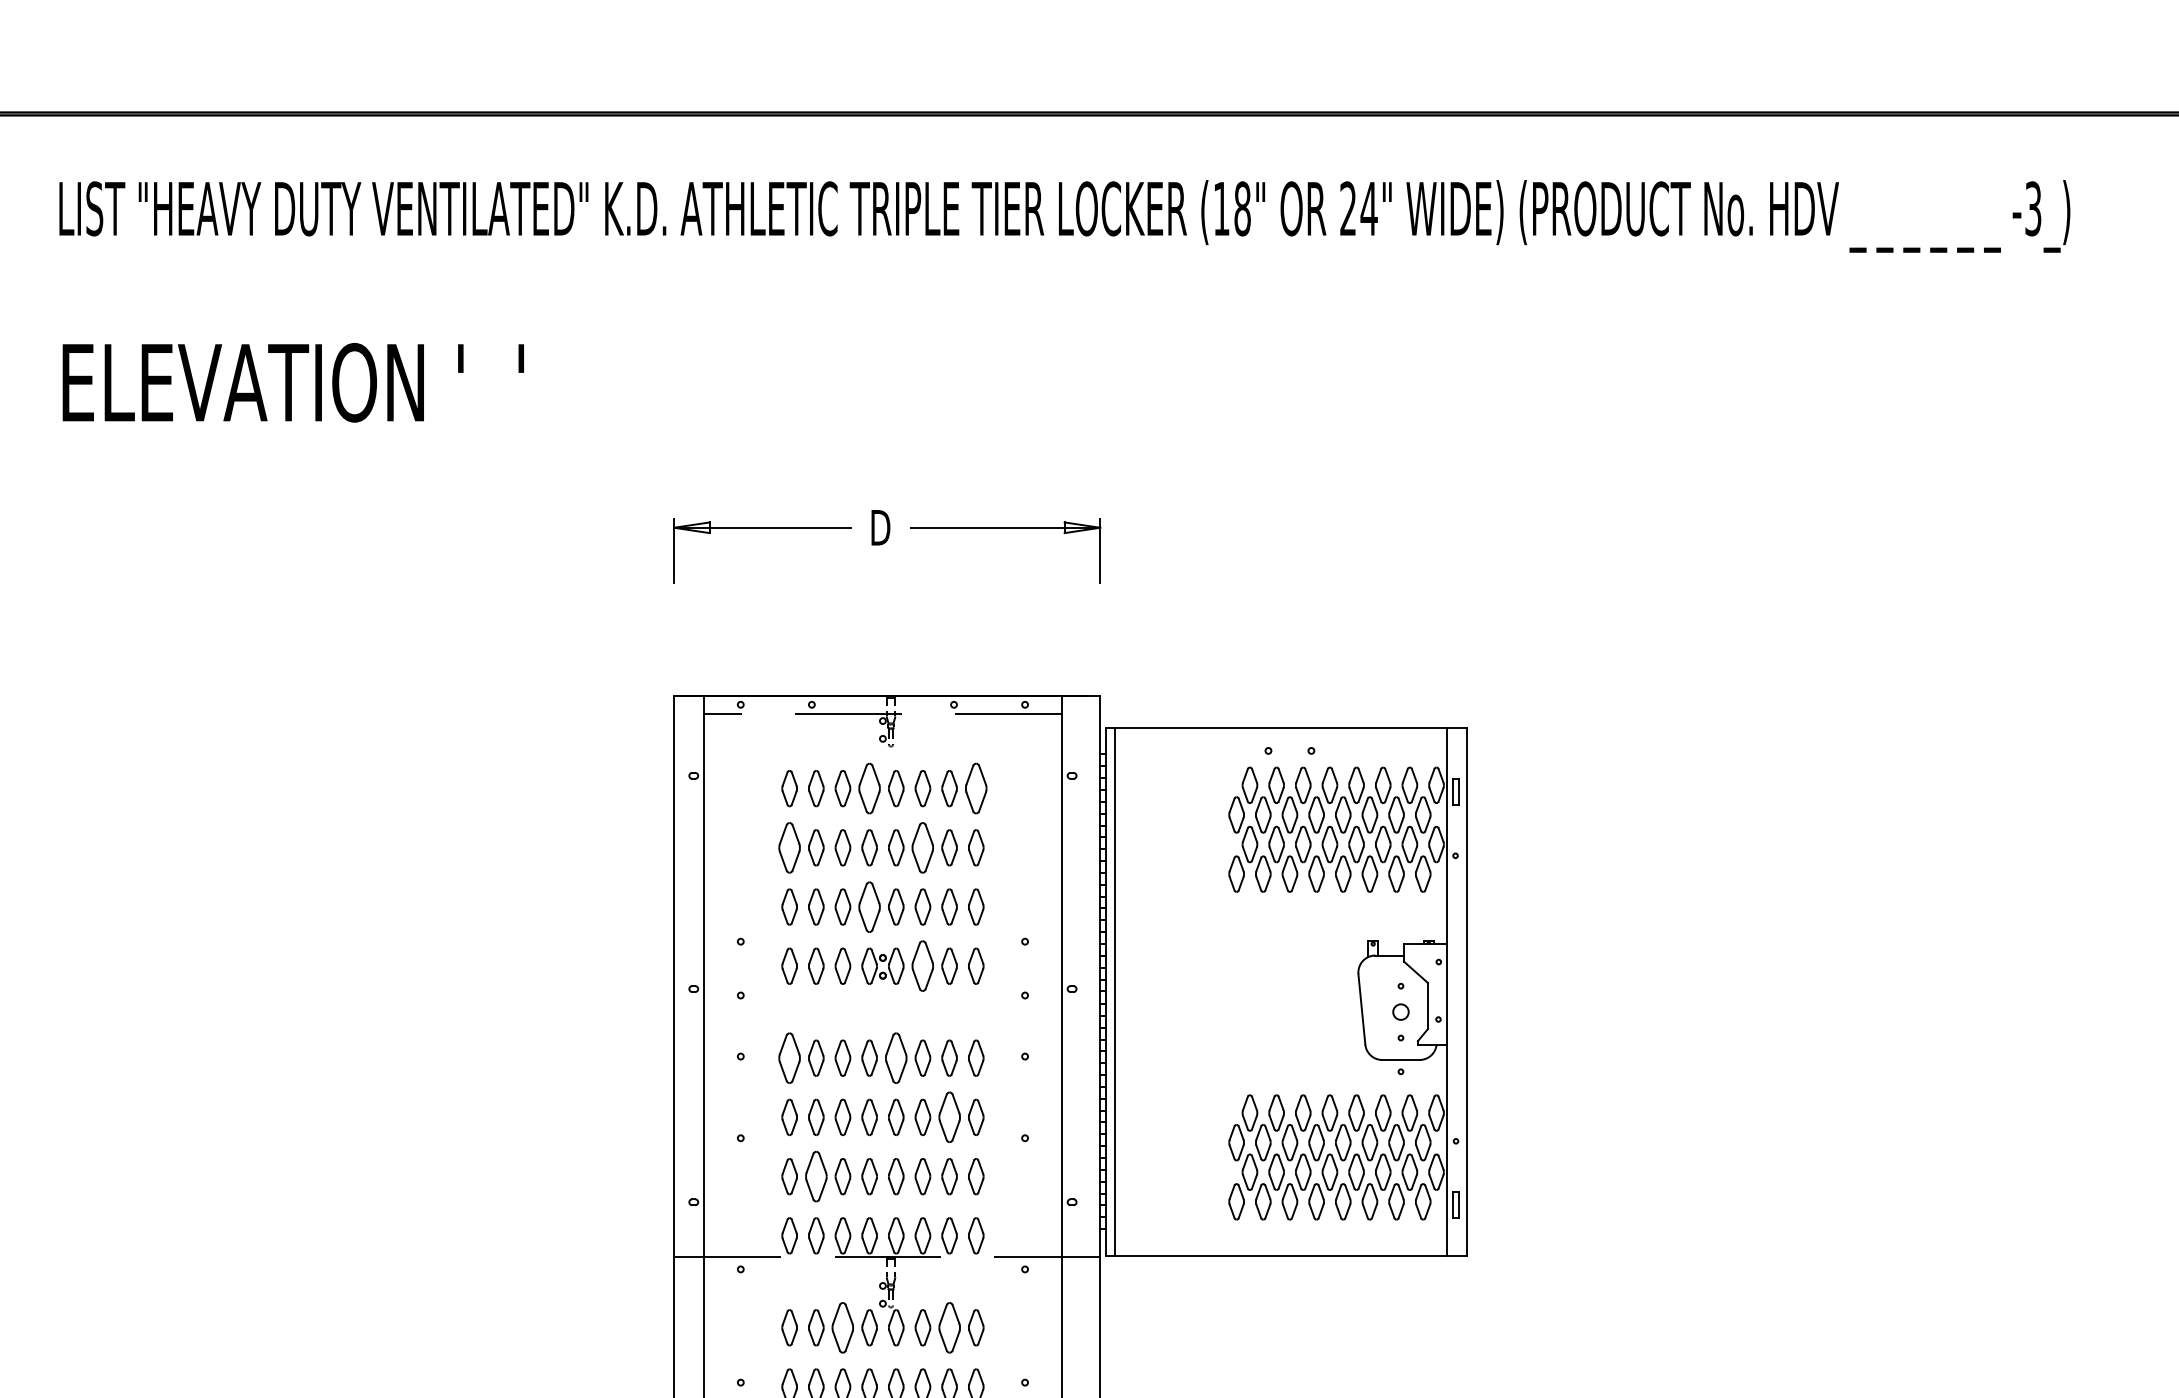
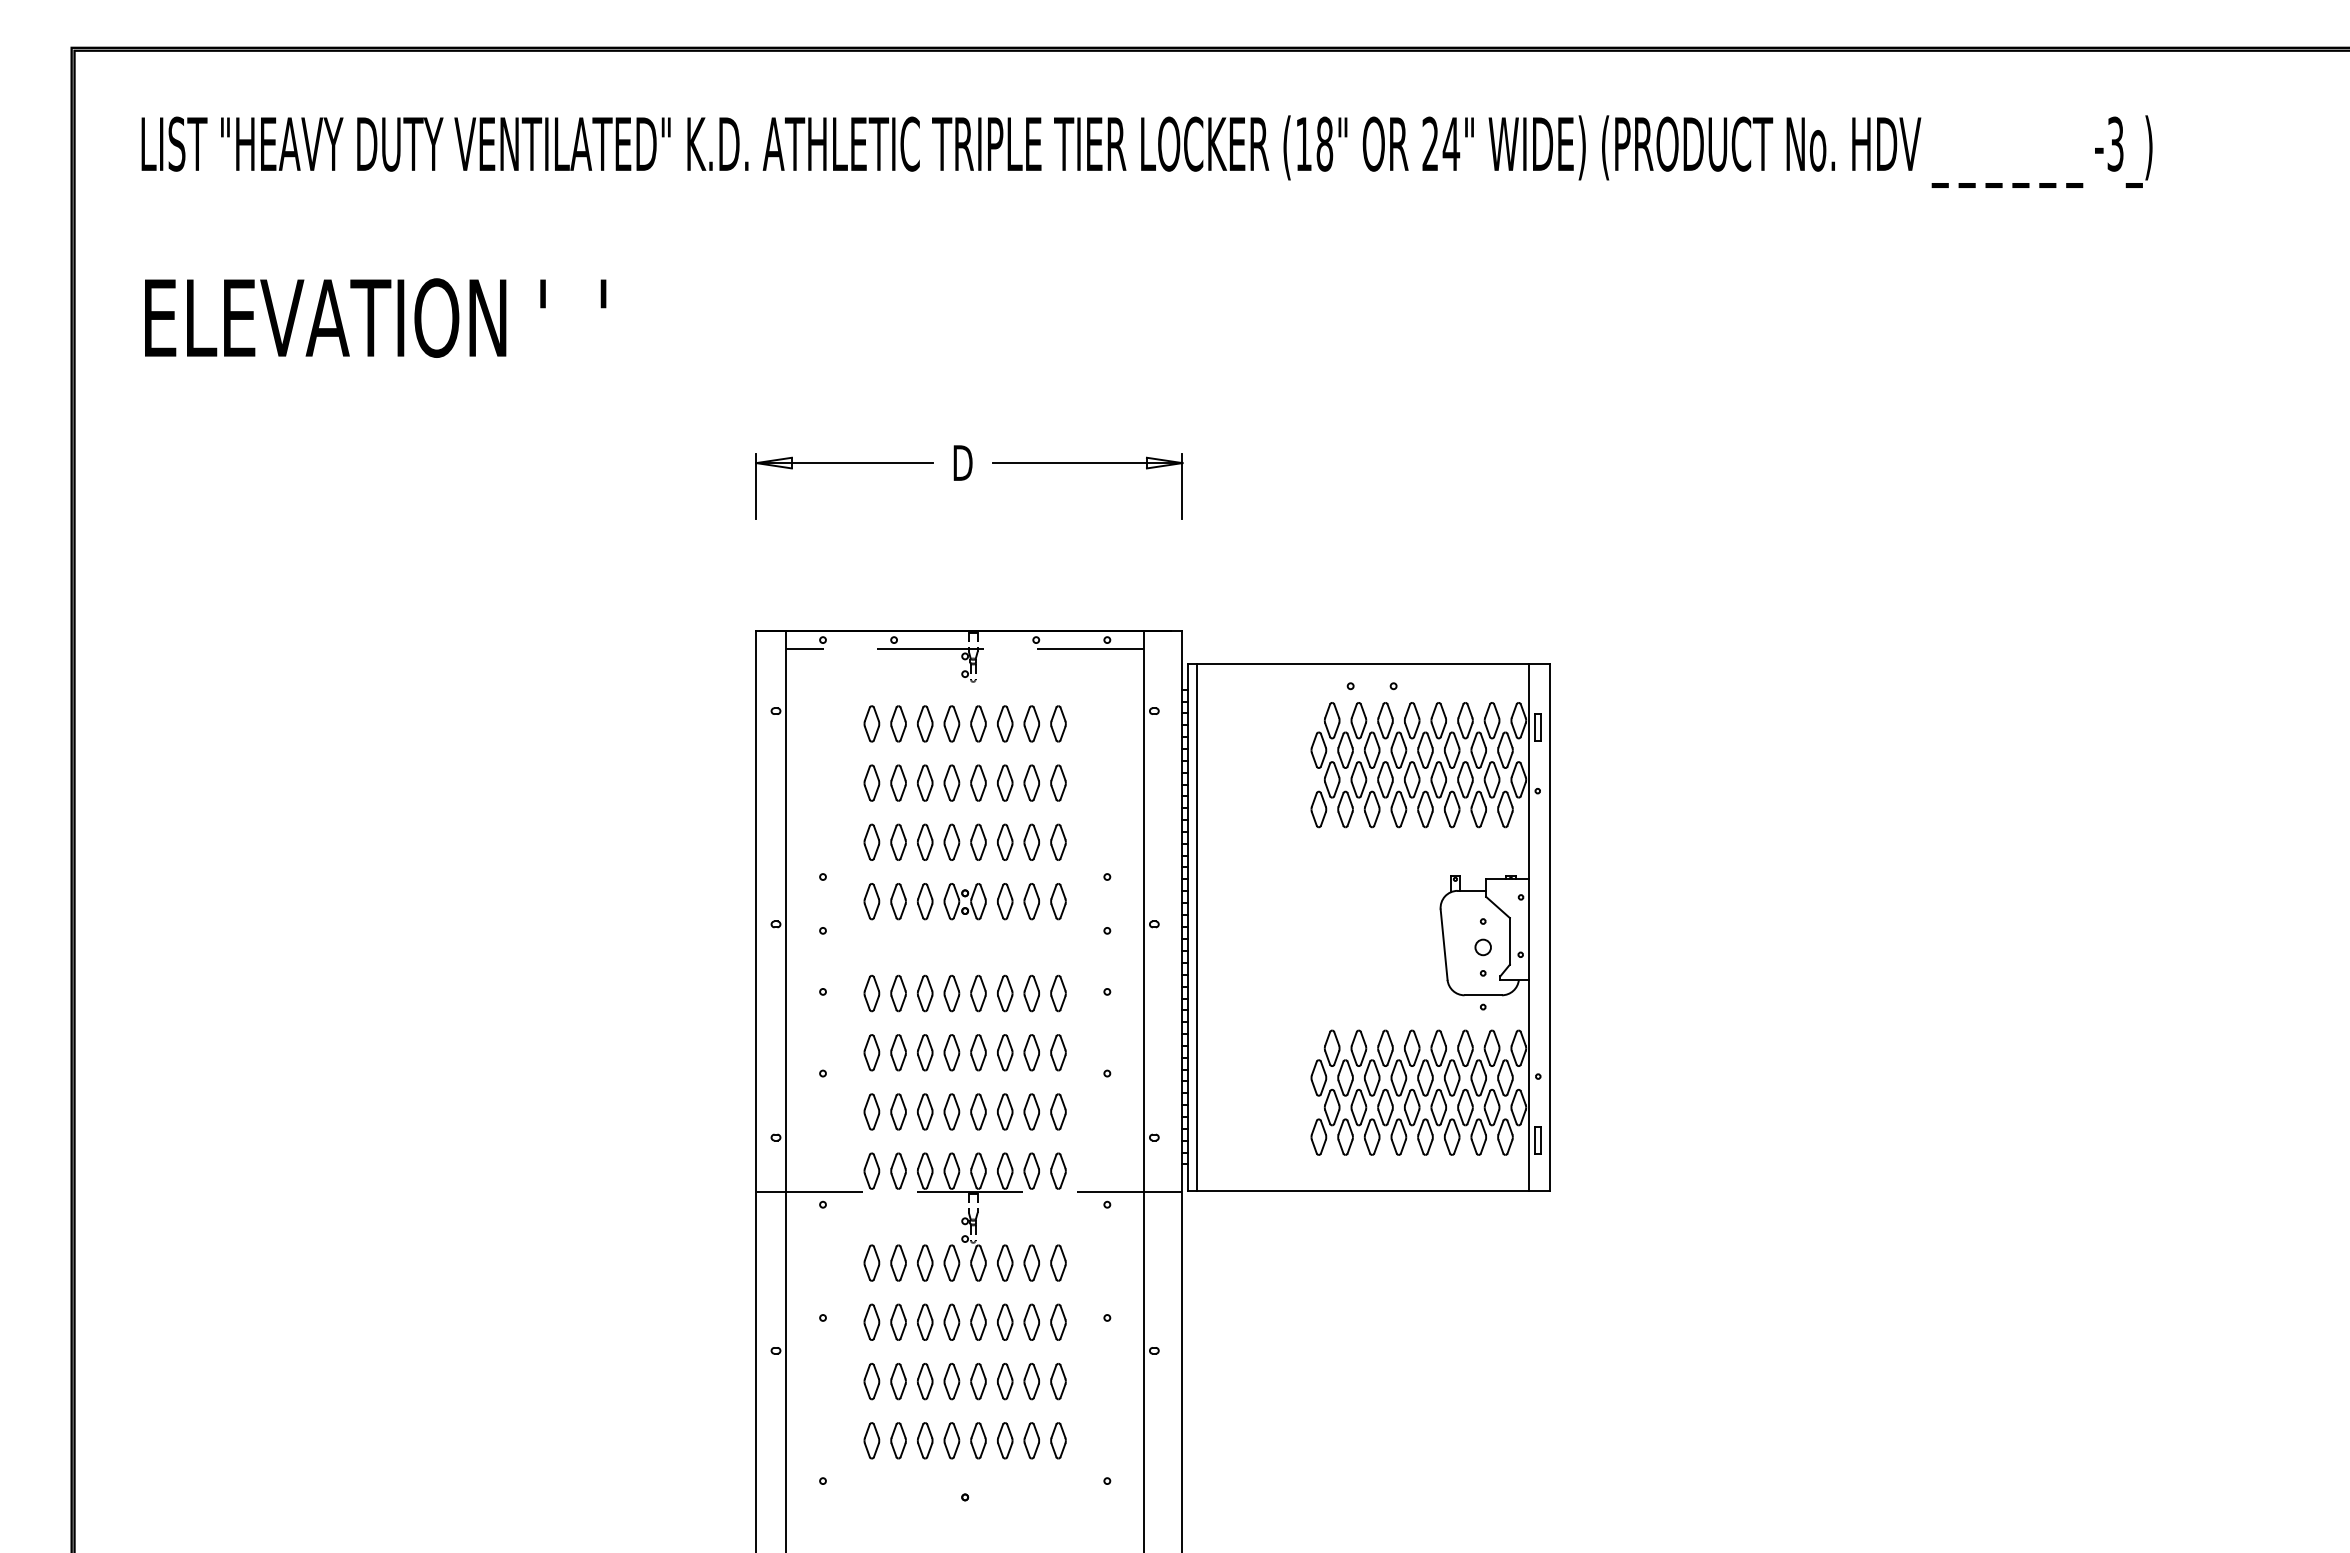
part: (869, 788) -> (951, 723), size x0.71
part: (976, 788) -> (1058, 723), size x0.71
part: (789, 847) -> (871, 782), size x0.71
part: (923, 847) -> (1005, 782), size x0.71
part: (869, 906) -> (951, 841), size x0.71
part: (923, 966) -> (1005, 901), size x0.71
part: (789, 1058) -> (871, 993), size x0.71
part: (896, 1058) -> (978, 993), size x0.71
part: (949, 1117) -> (1031, 1052), size x0.71
part: (816, 1176) -> (898, 1111), size x0.71
part: (843, 1327) -> (925, 1262), size x0.71
part: (949, 1327) -> (1031, 1262), size x0.71

